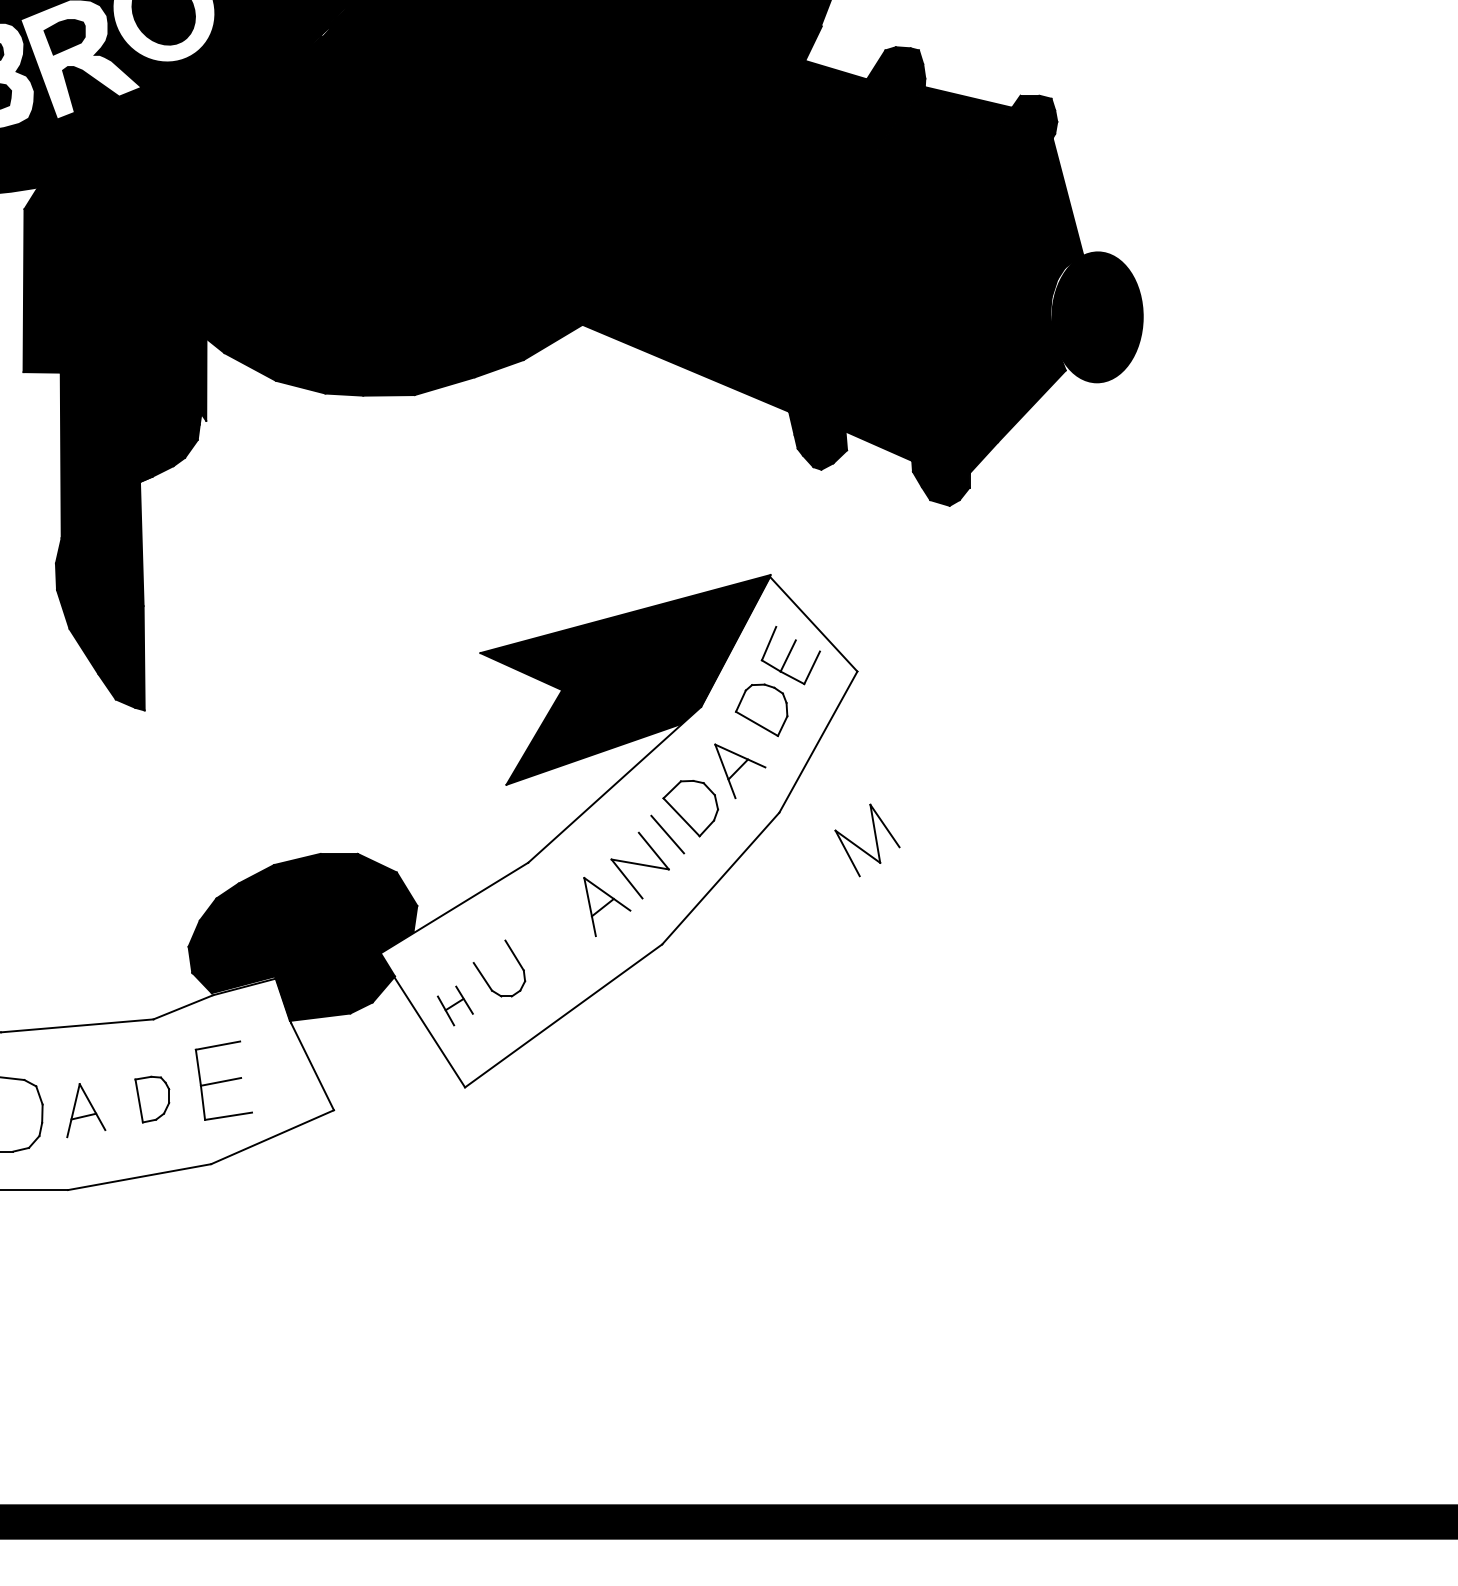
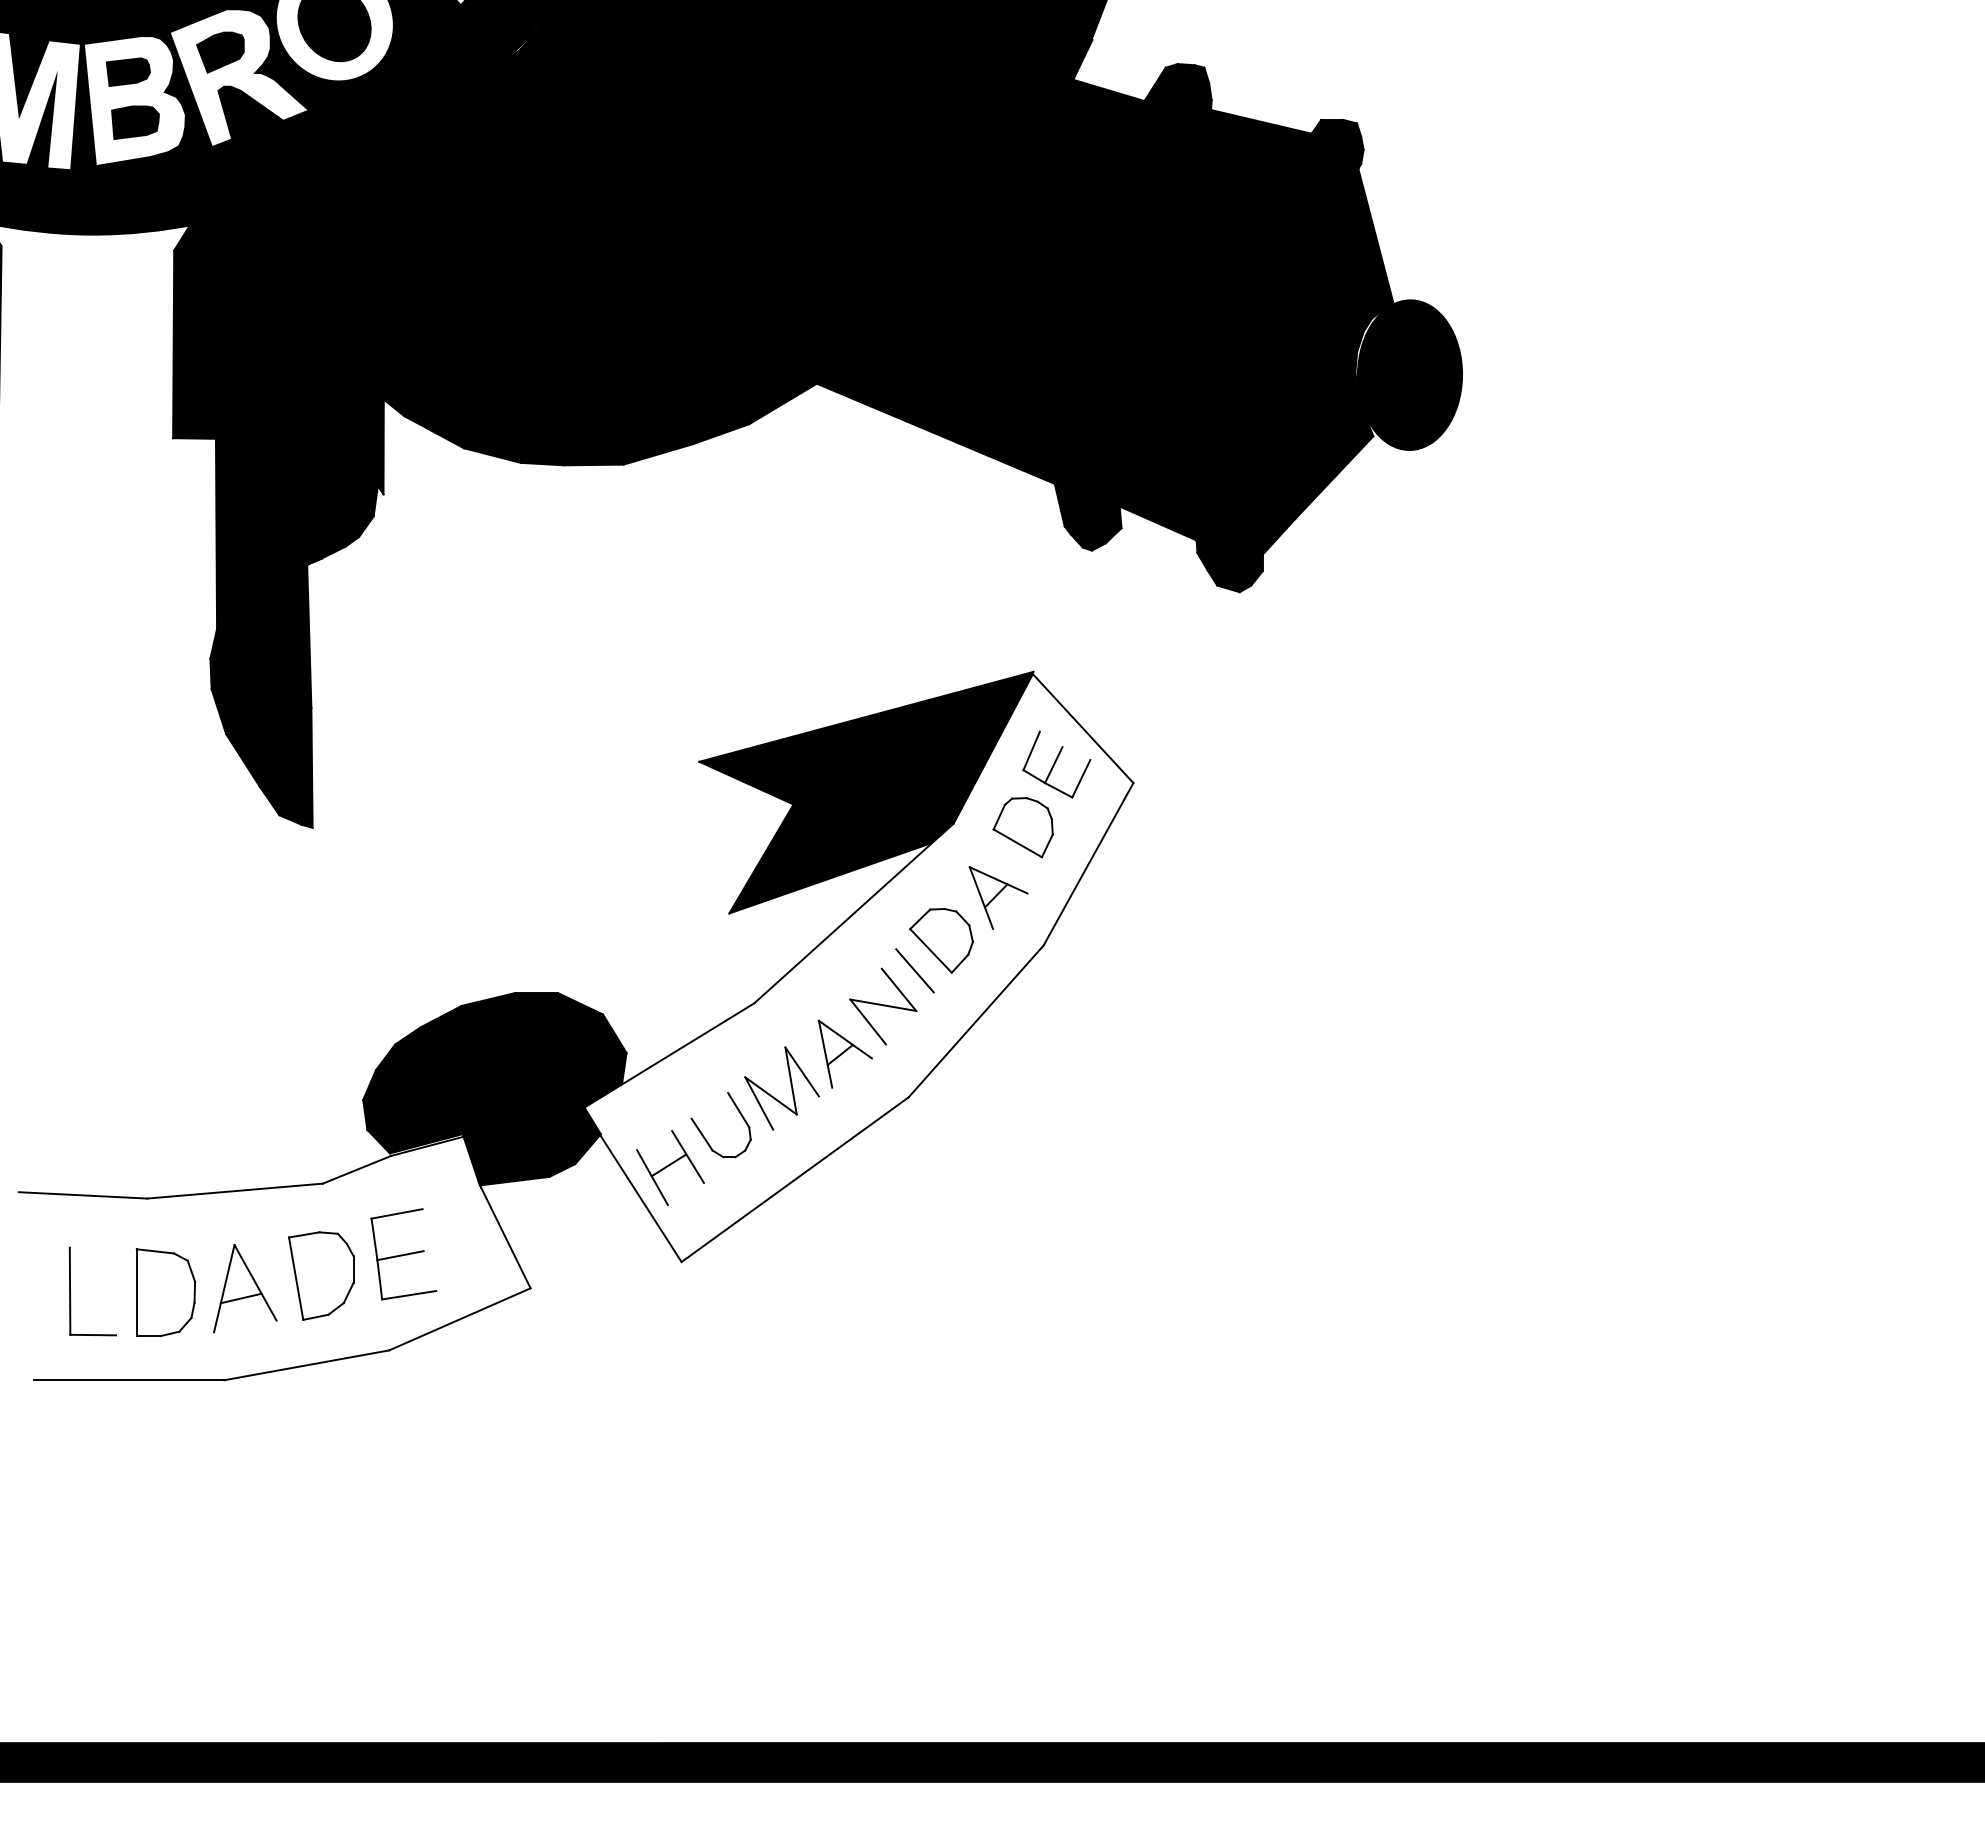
part: (874, 837) -> (790, 1085), moved
part: (455, 1006) -> (670, 1168), size x1.67
part: (152, 1099) -> (321, 1275), size x1.67
part: (86, 1110) -> (245, 1288), size x1.43

